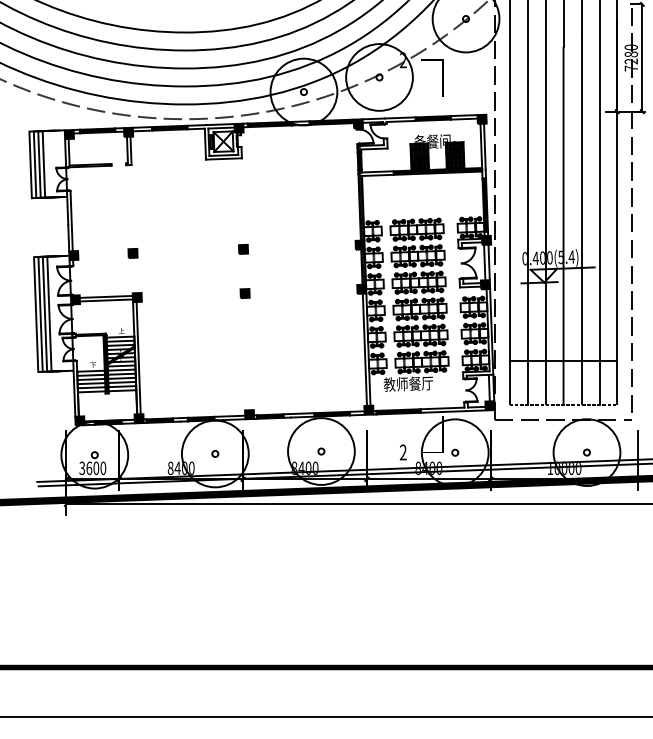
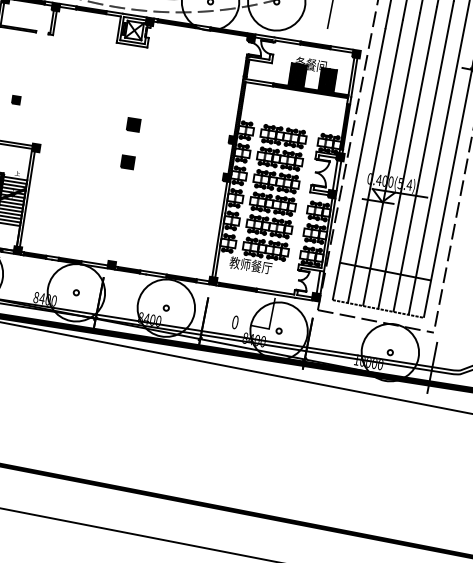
part: (243, 248) -> (133, 123), size x1.6
part: (132, 253) -> (15, 100), moved
part: (244, 293) -> (127, 162), size x1.6
text: (402, 452) -> (234, 322), 2 -> 0

